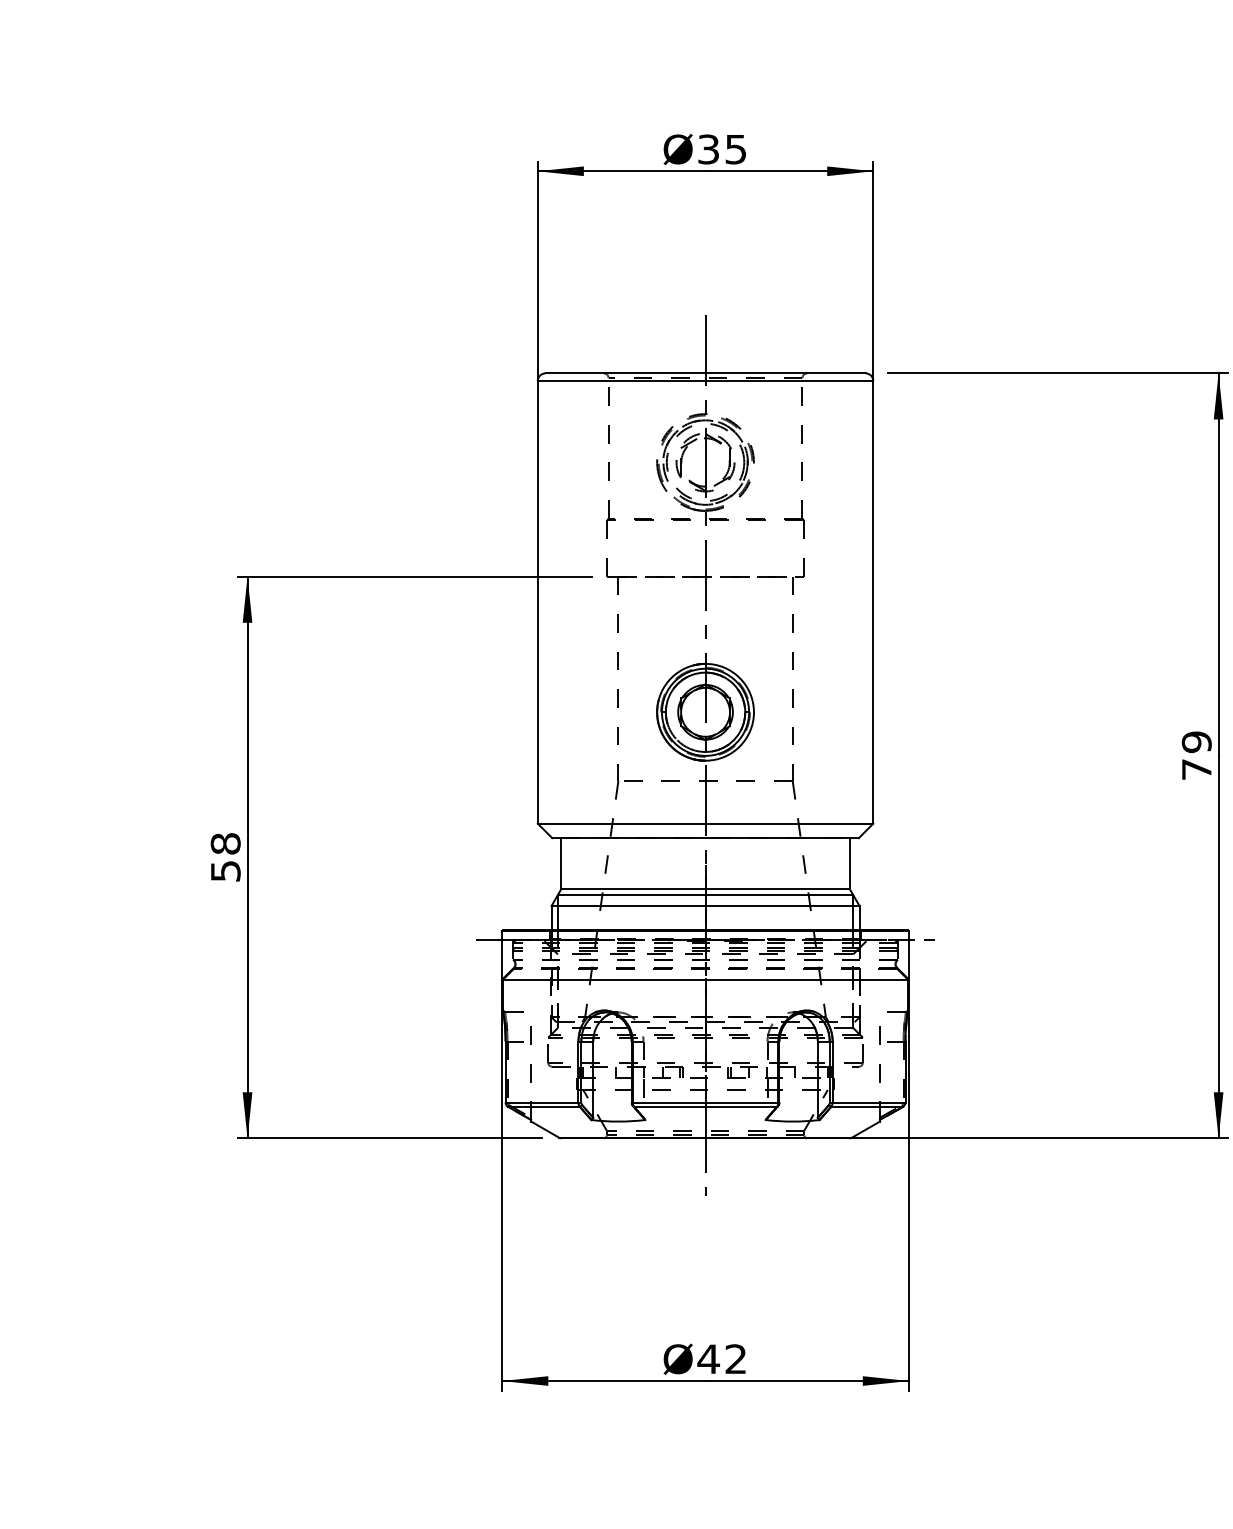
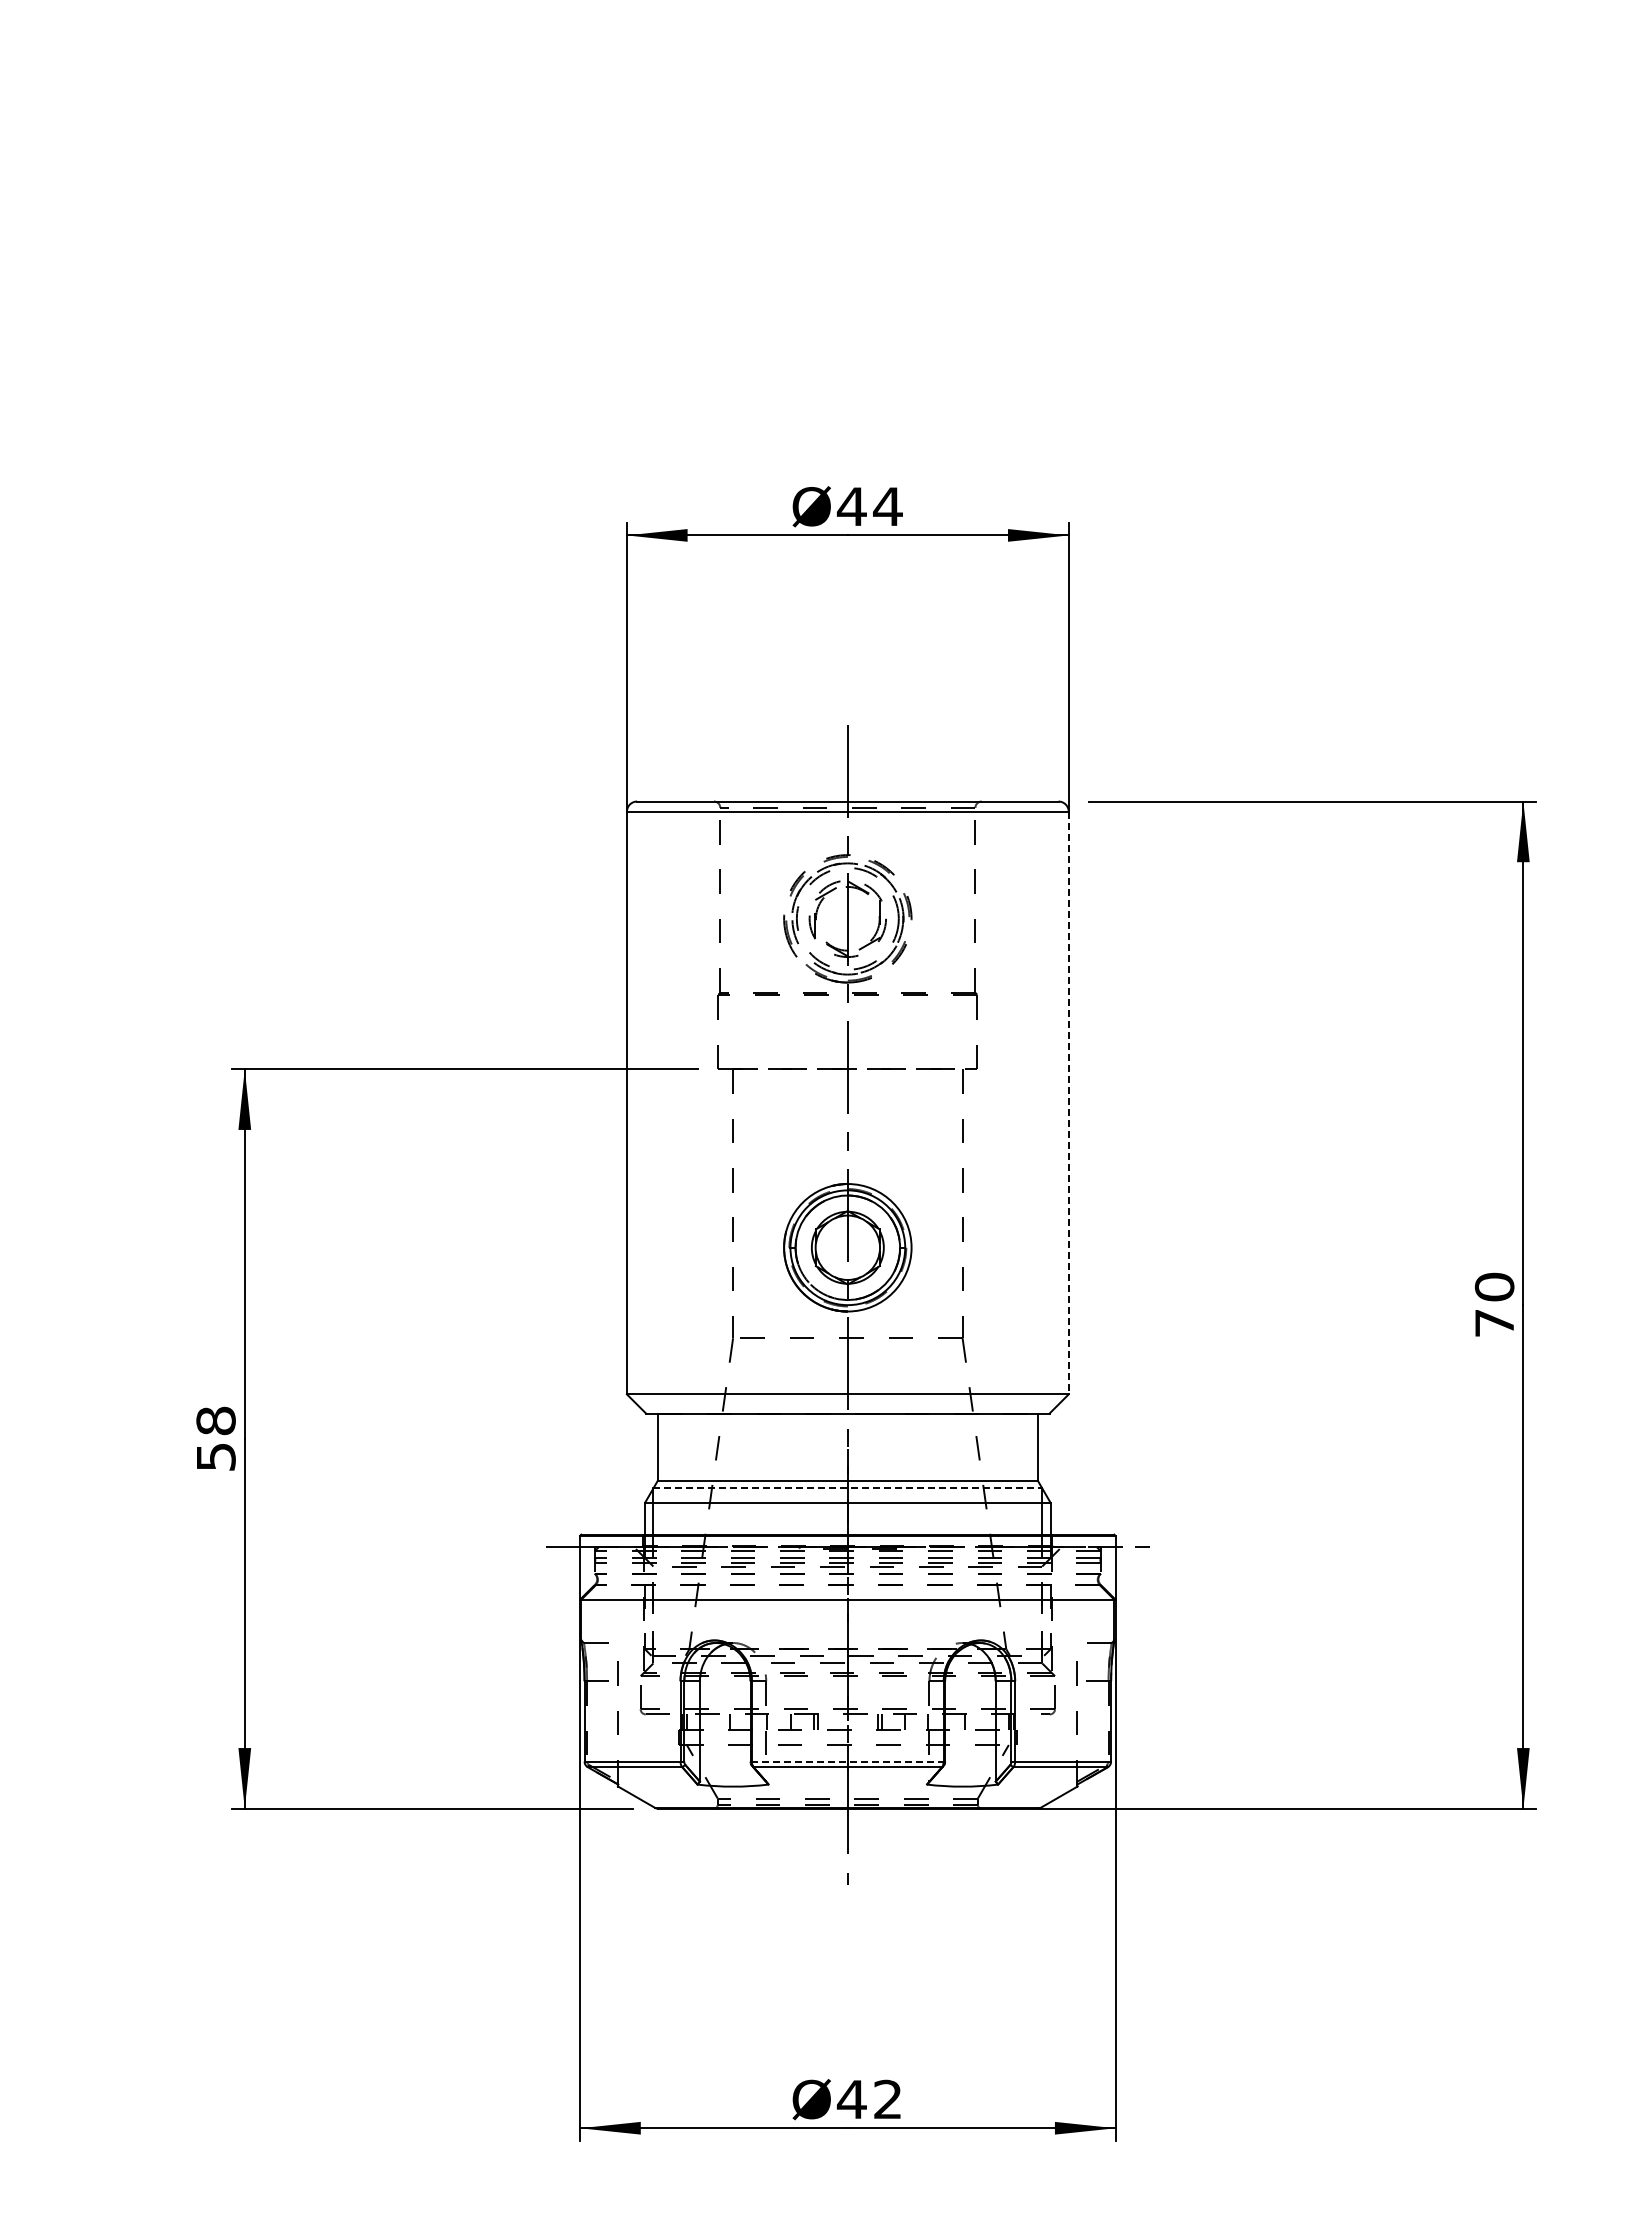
text: (722, 149) -> (869, 506), Ø35 -> Ø44
line: (873, 602) -> (1068, 1103), solid -> dashed
text: (1196, 741) -> (1494, 1286), 79 -> 70
line: (706, 895) -> (848, 1488), solid -> dashed
line: (706, 1102) -> (848, 1761), solid -> dashed

